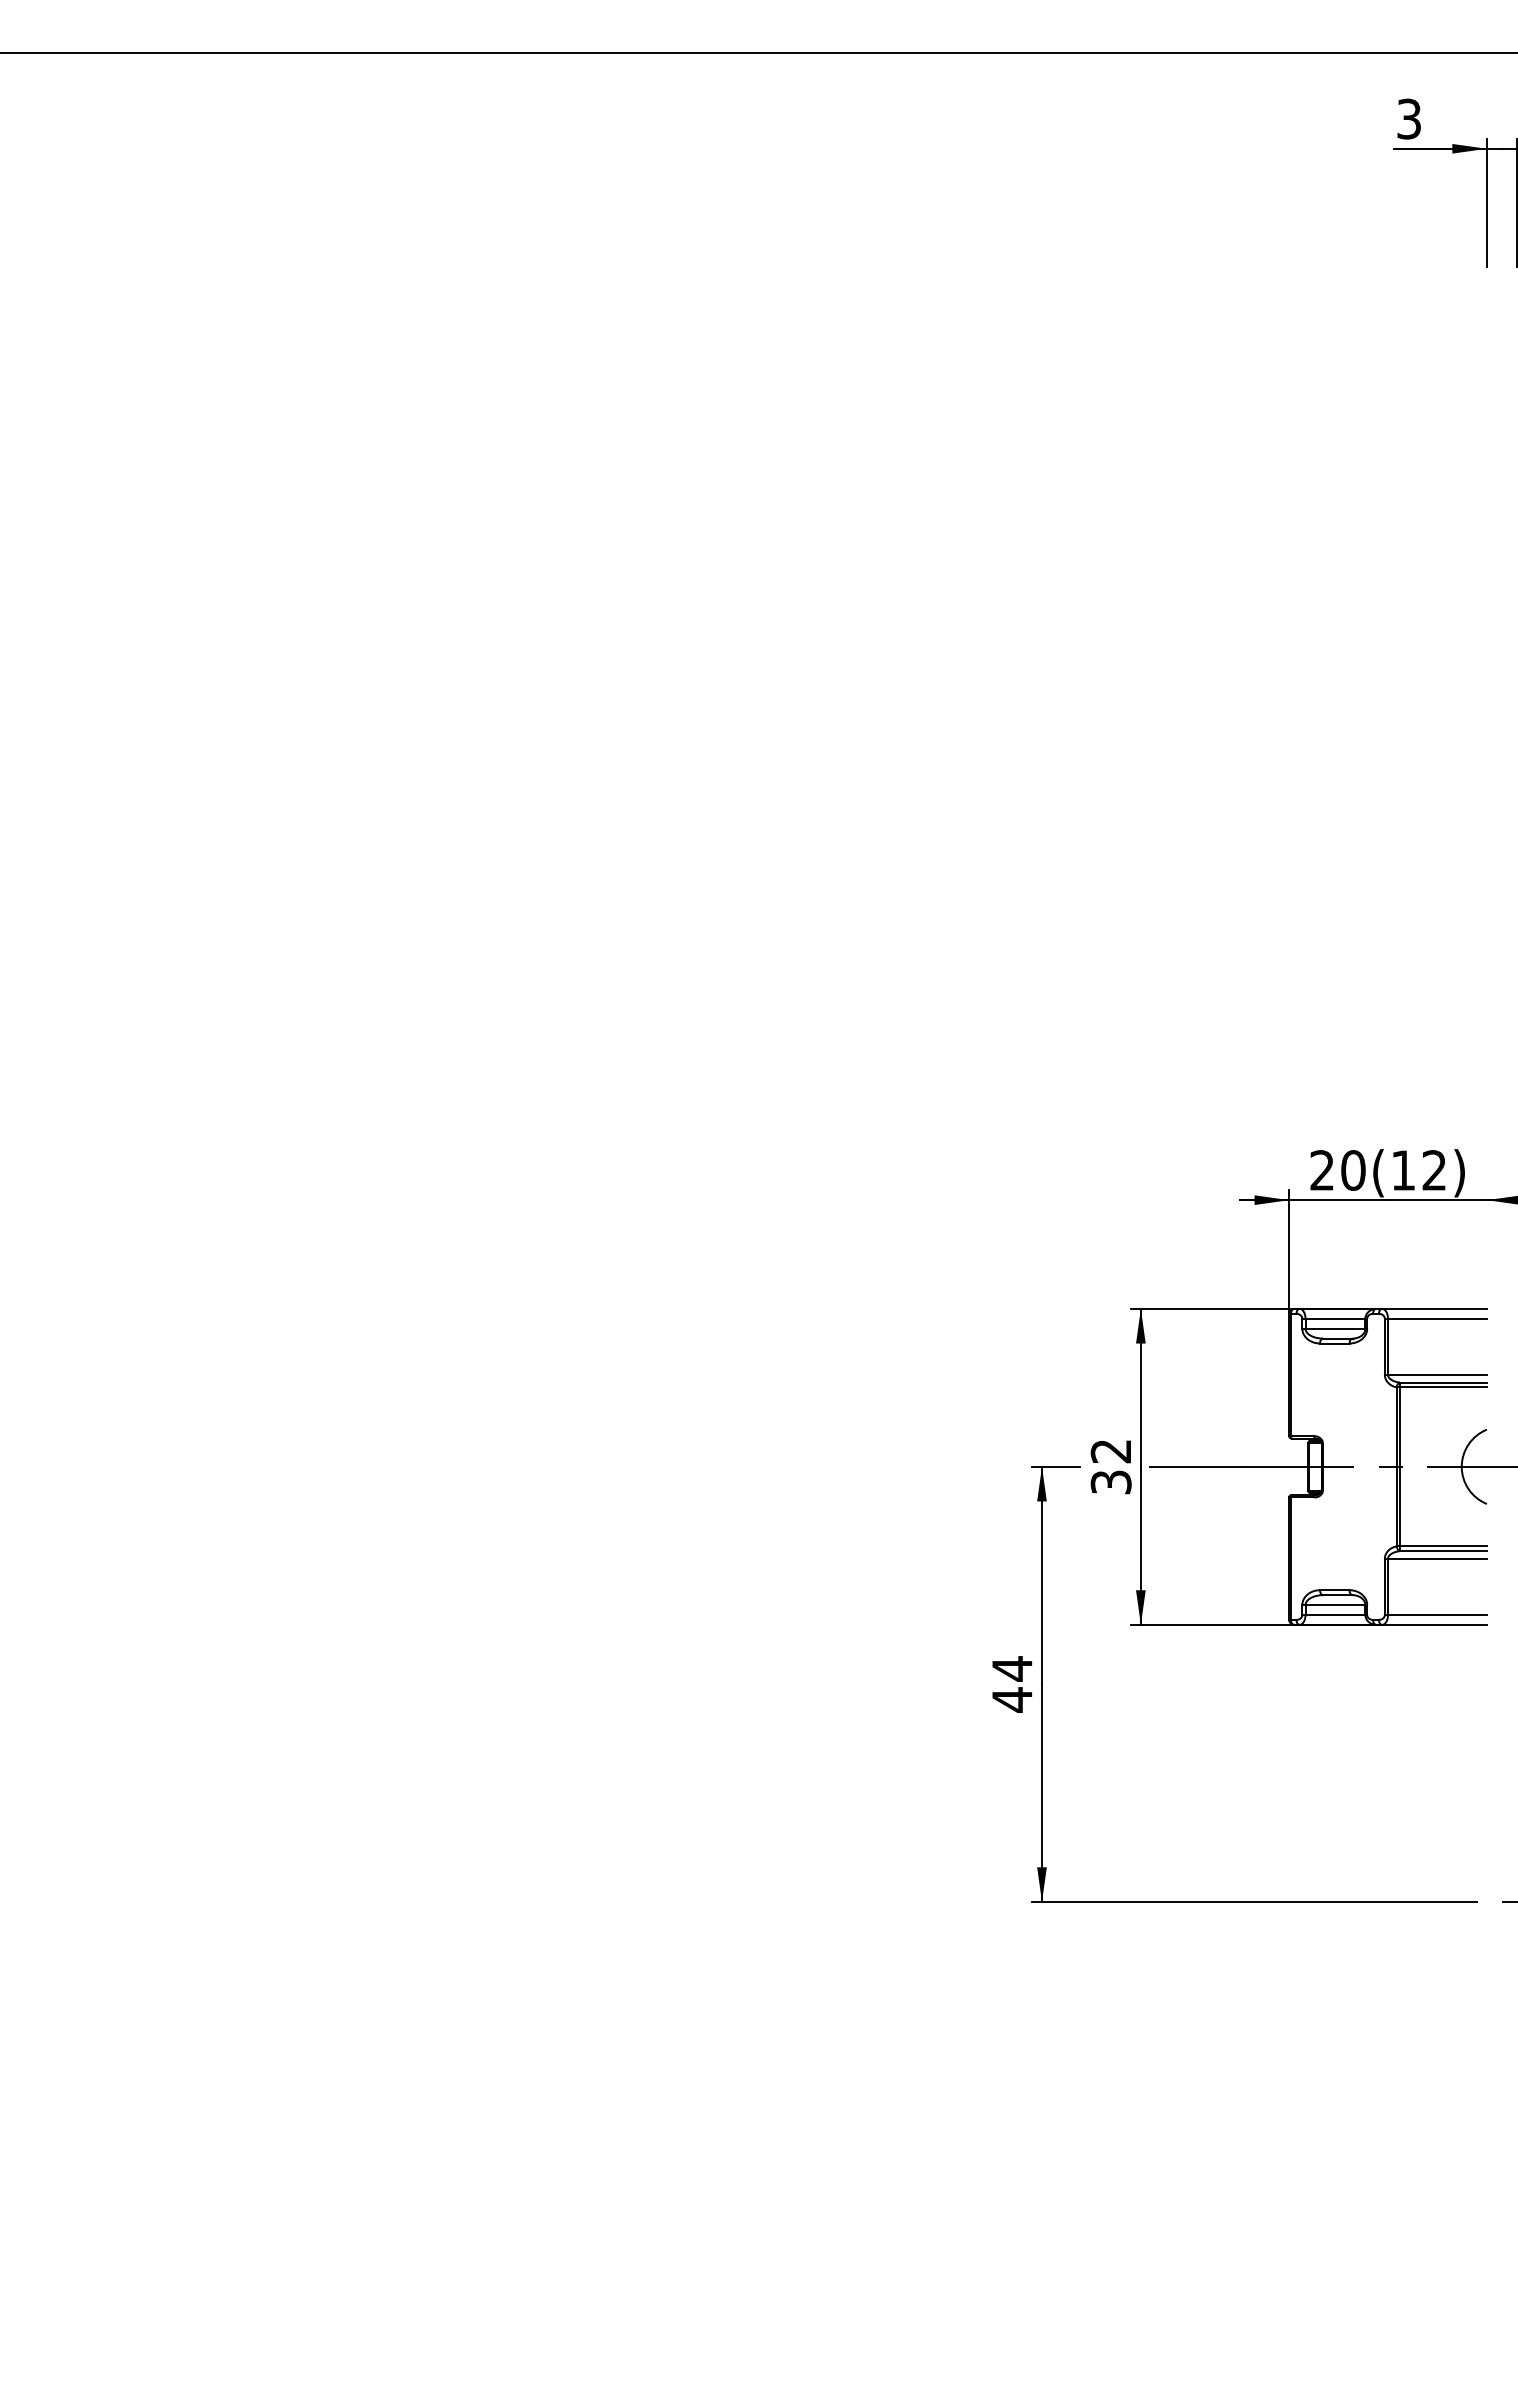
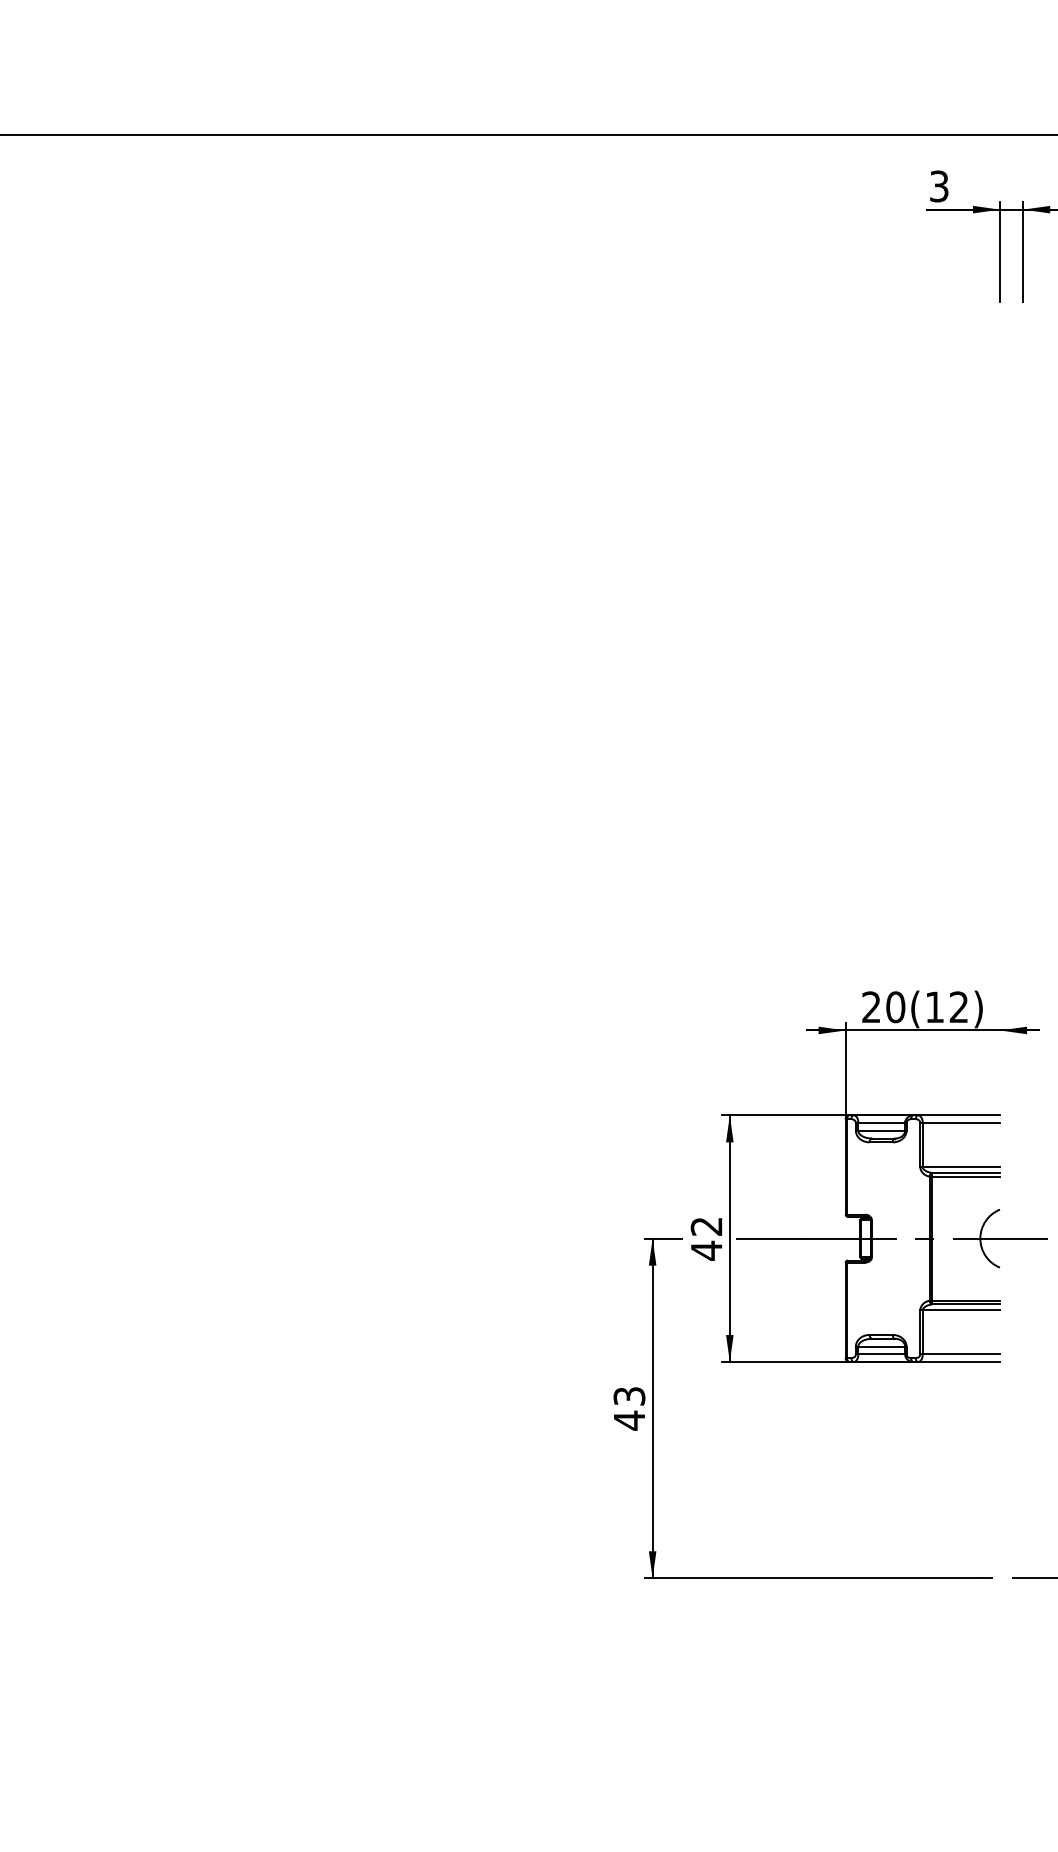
text: (1110, 1482) -> (706, 1250), 32 -> 42
text: (1011, 1668) -> (628, 1396), 44 -> 43

